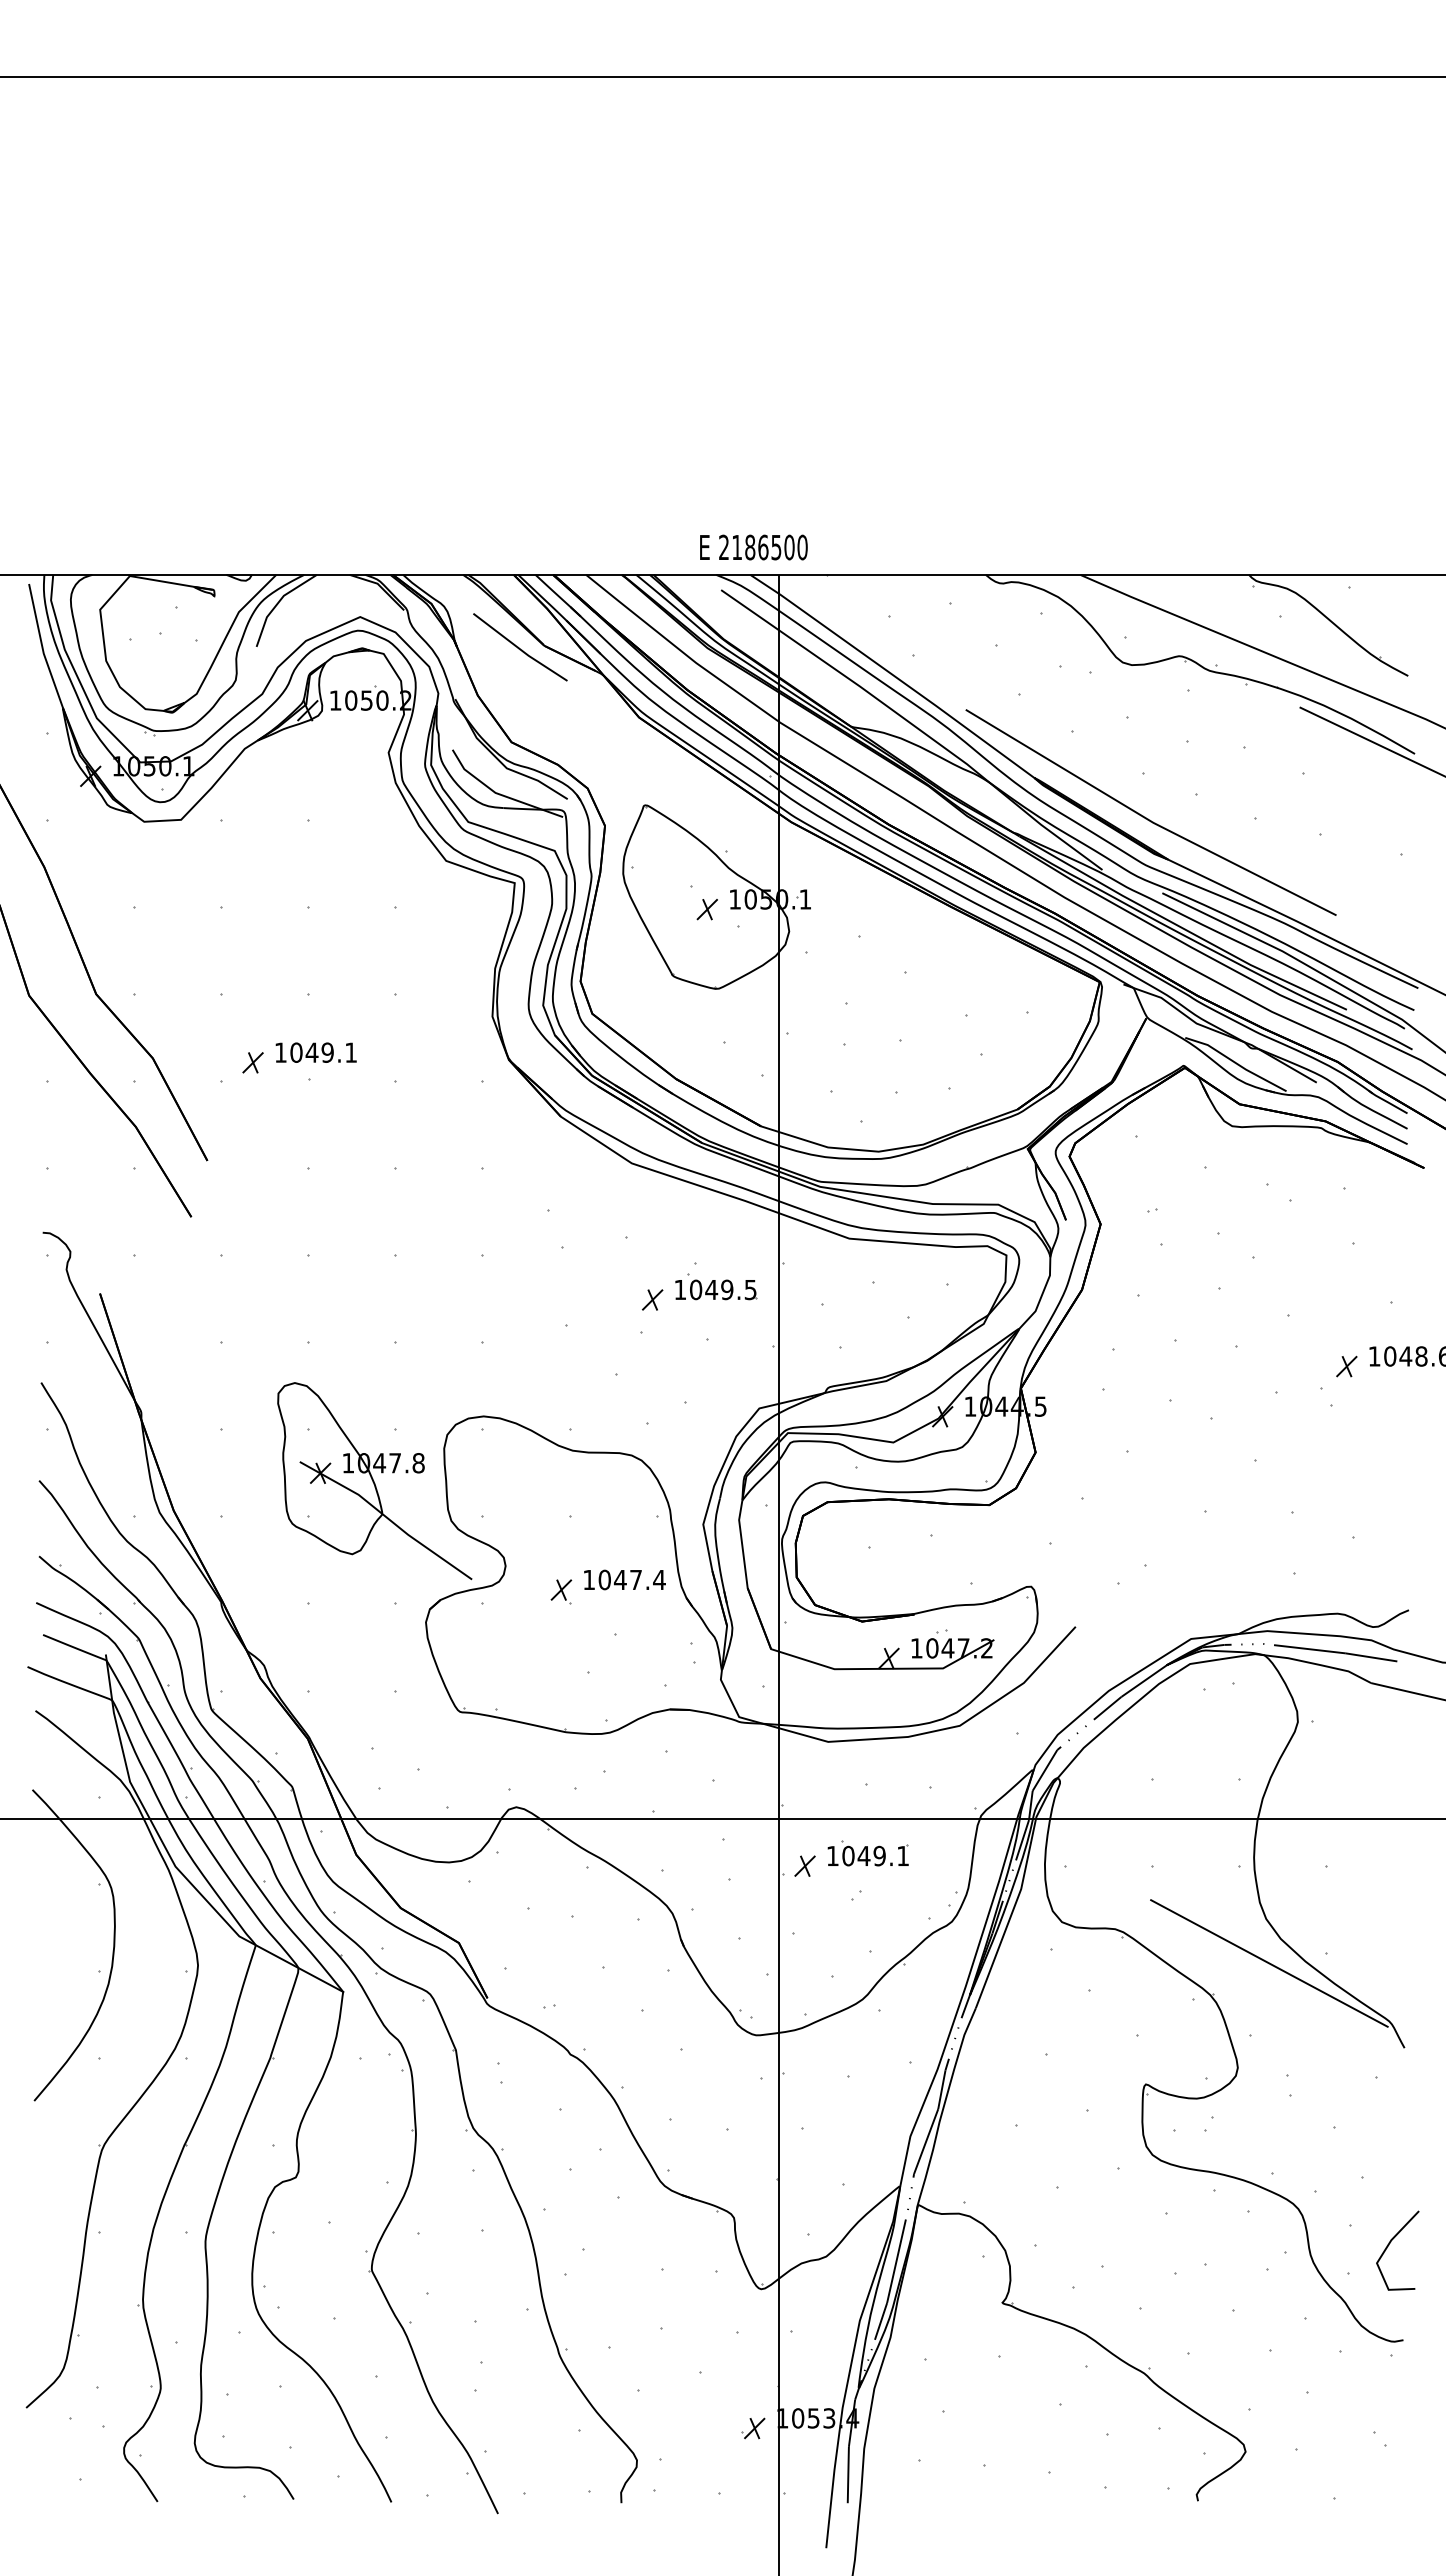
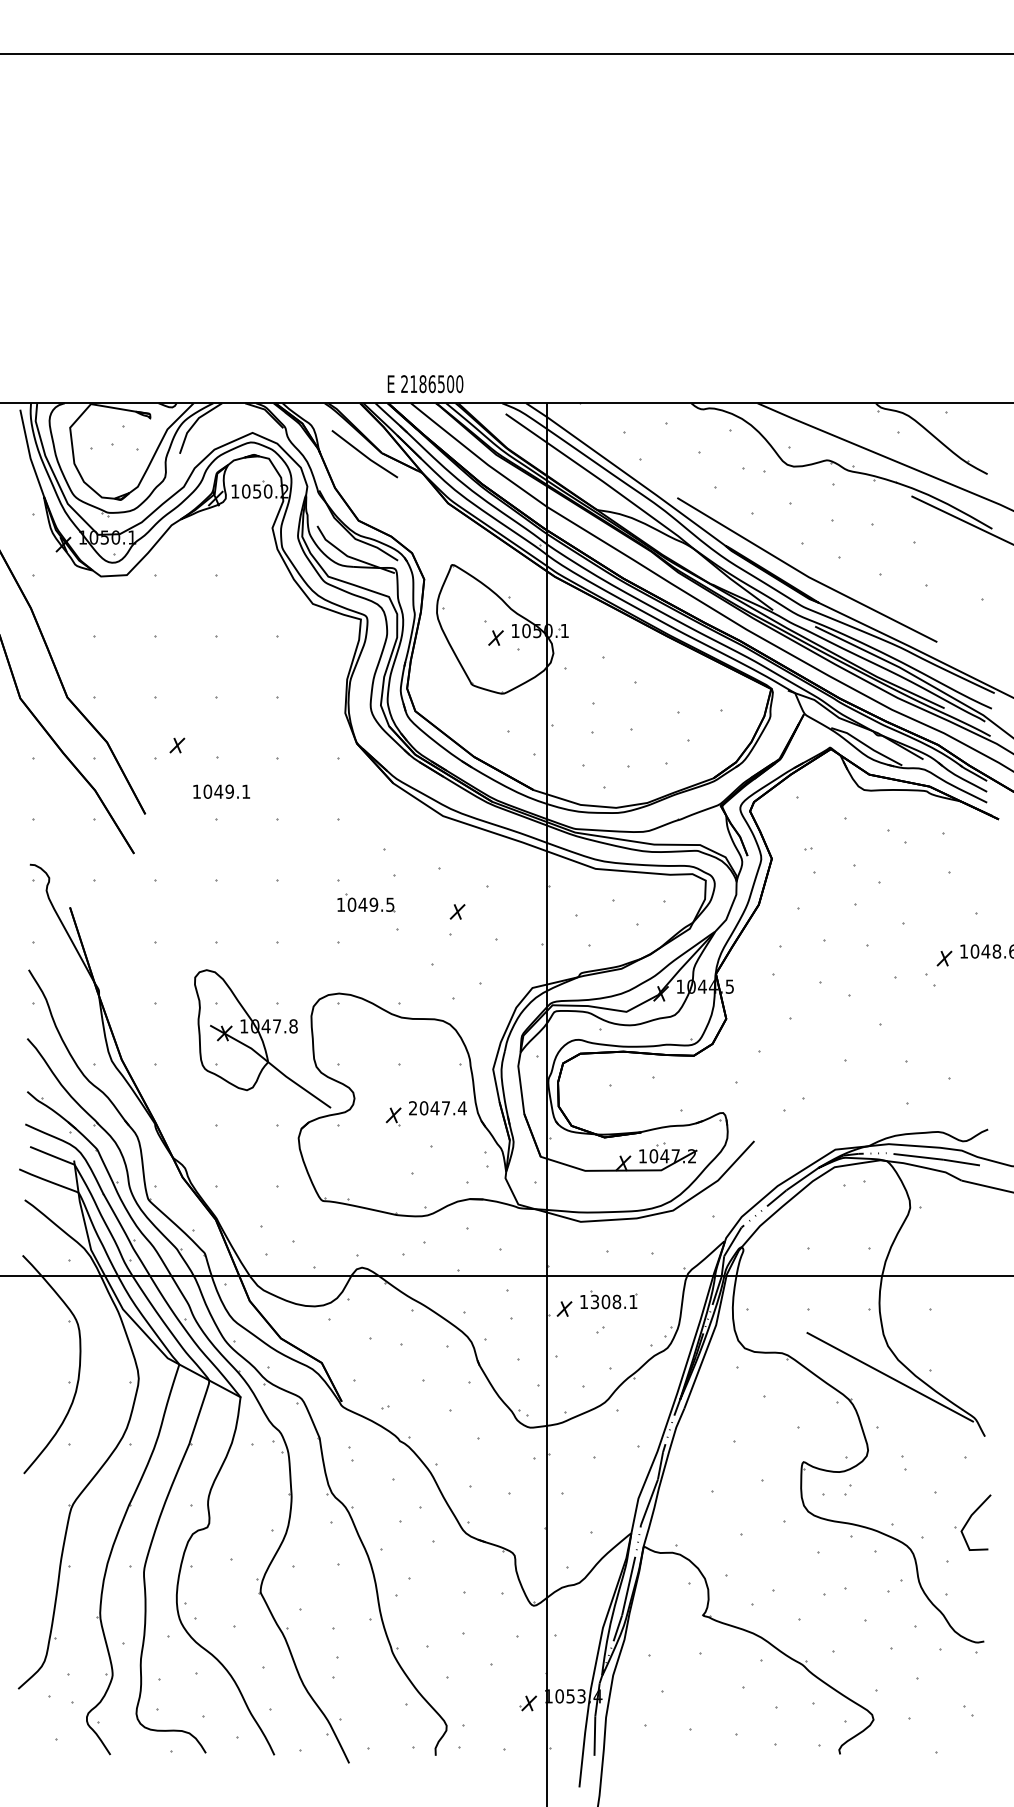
text: (753, 547) -> (425, 384), moved
text: (315, 1052) -> (221, 791), moved
part: (716, 1286) -> (366, 902), moved
text: (588, 1579) -> (412, 1107), 1047.4 -> 2047.4
text: (863, 1855) -> (605, 1301), 1049.1 -> 1308.1
line: (1389, 2245) -> (970, 1518), moved

